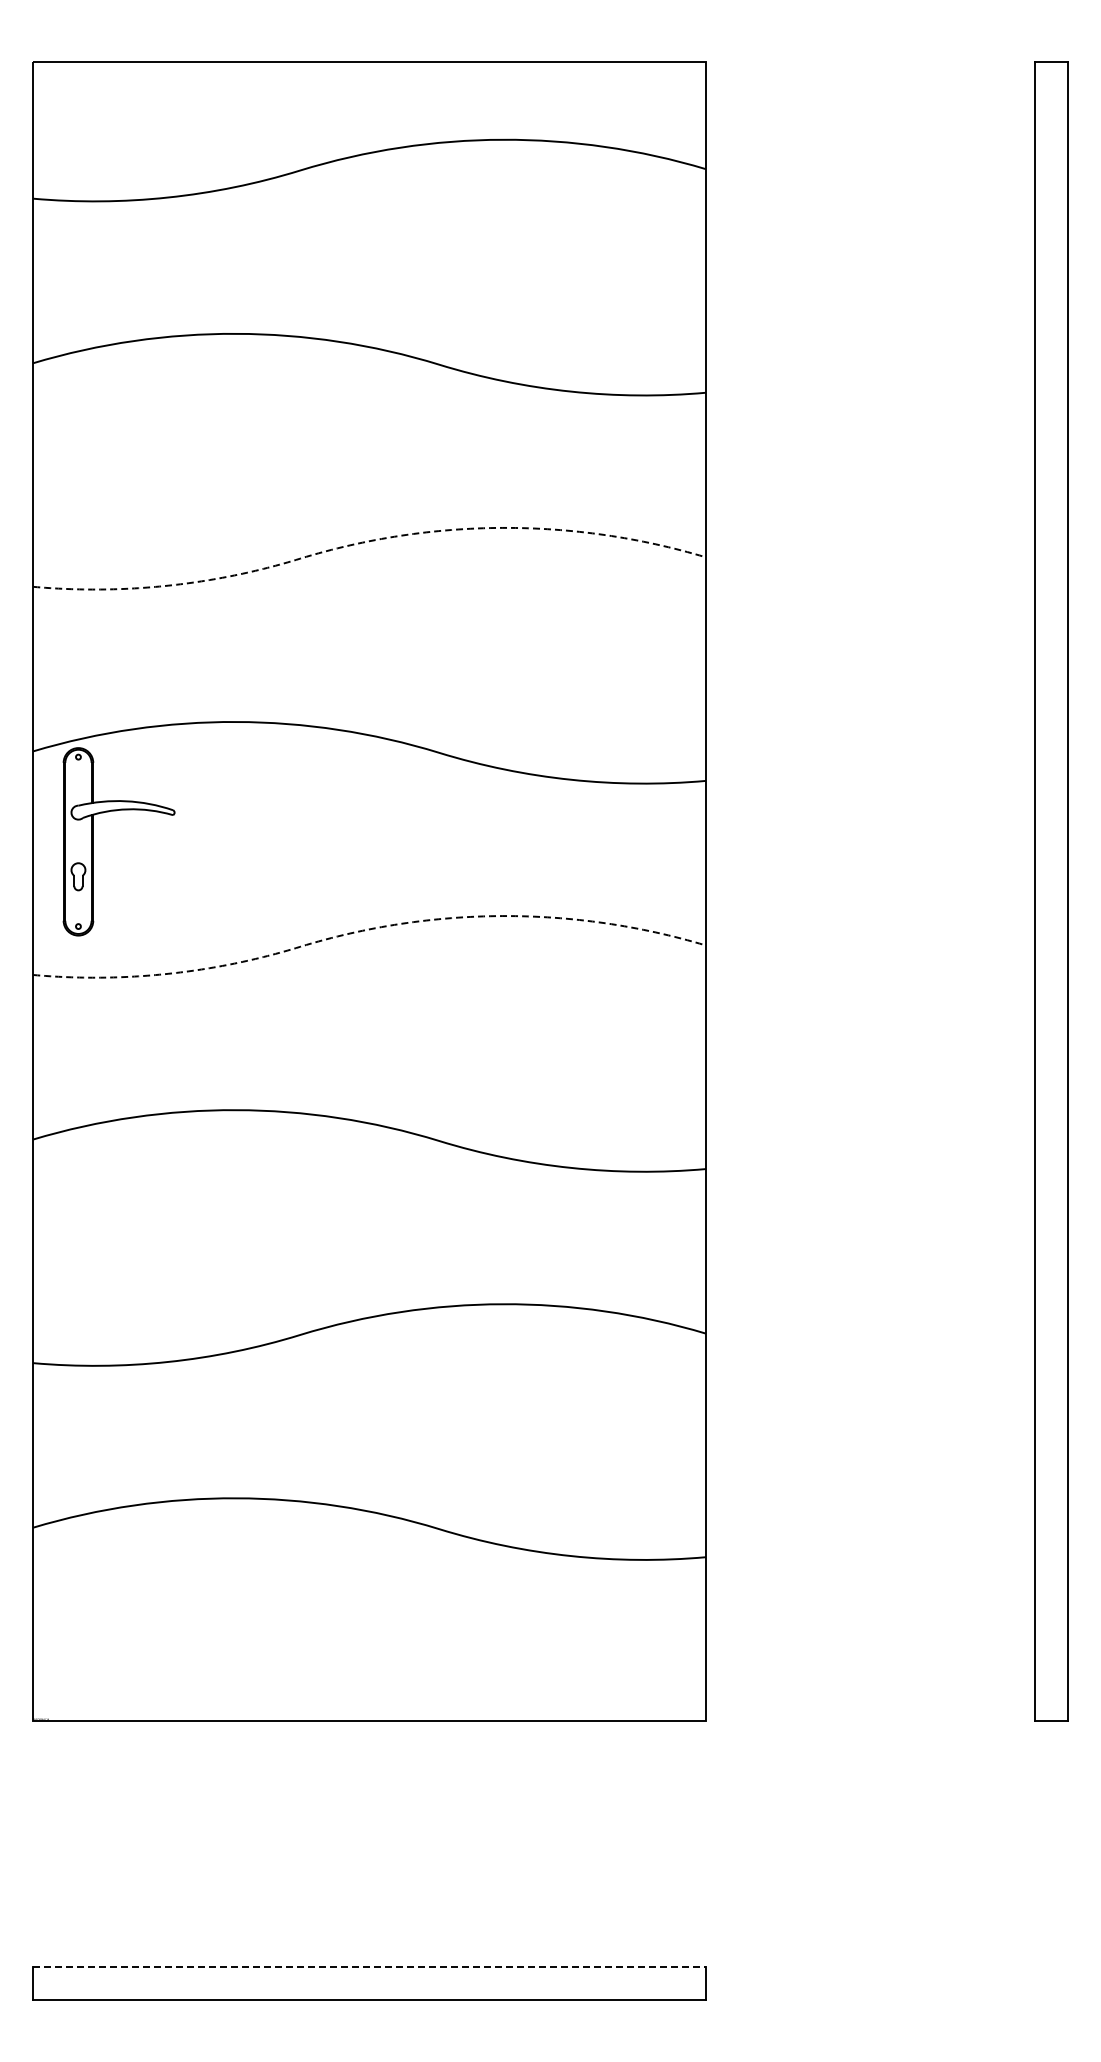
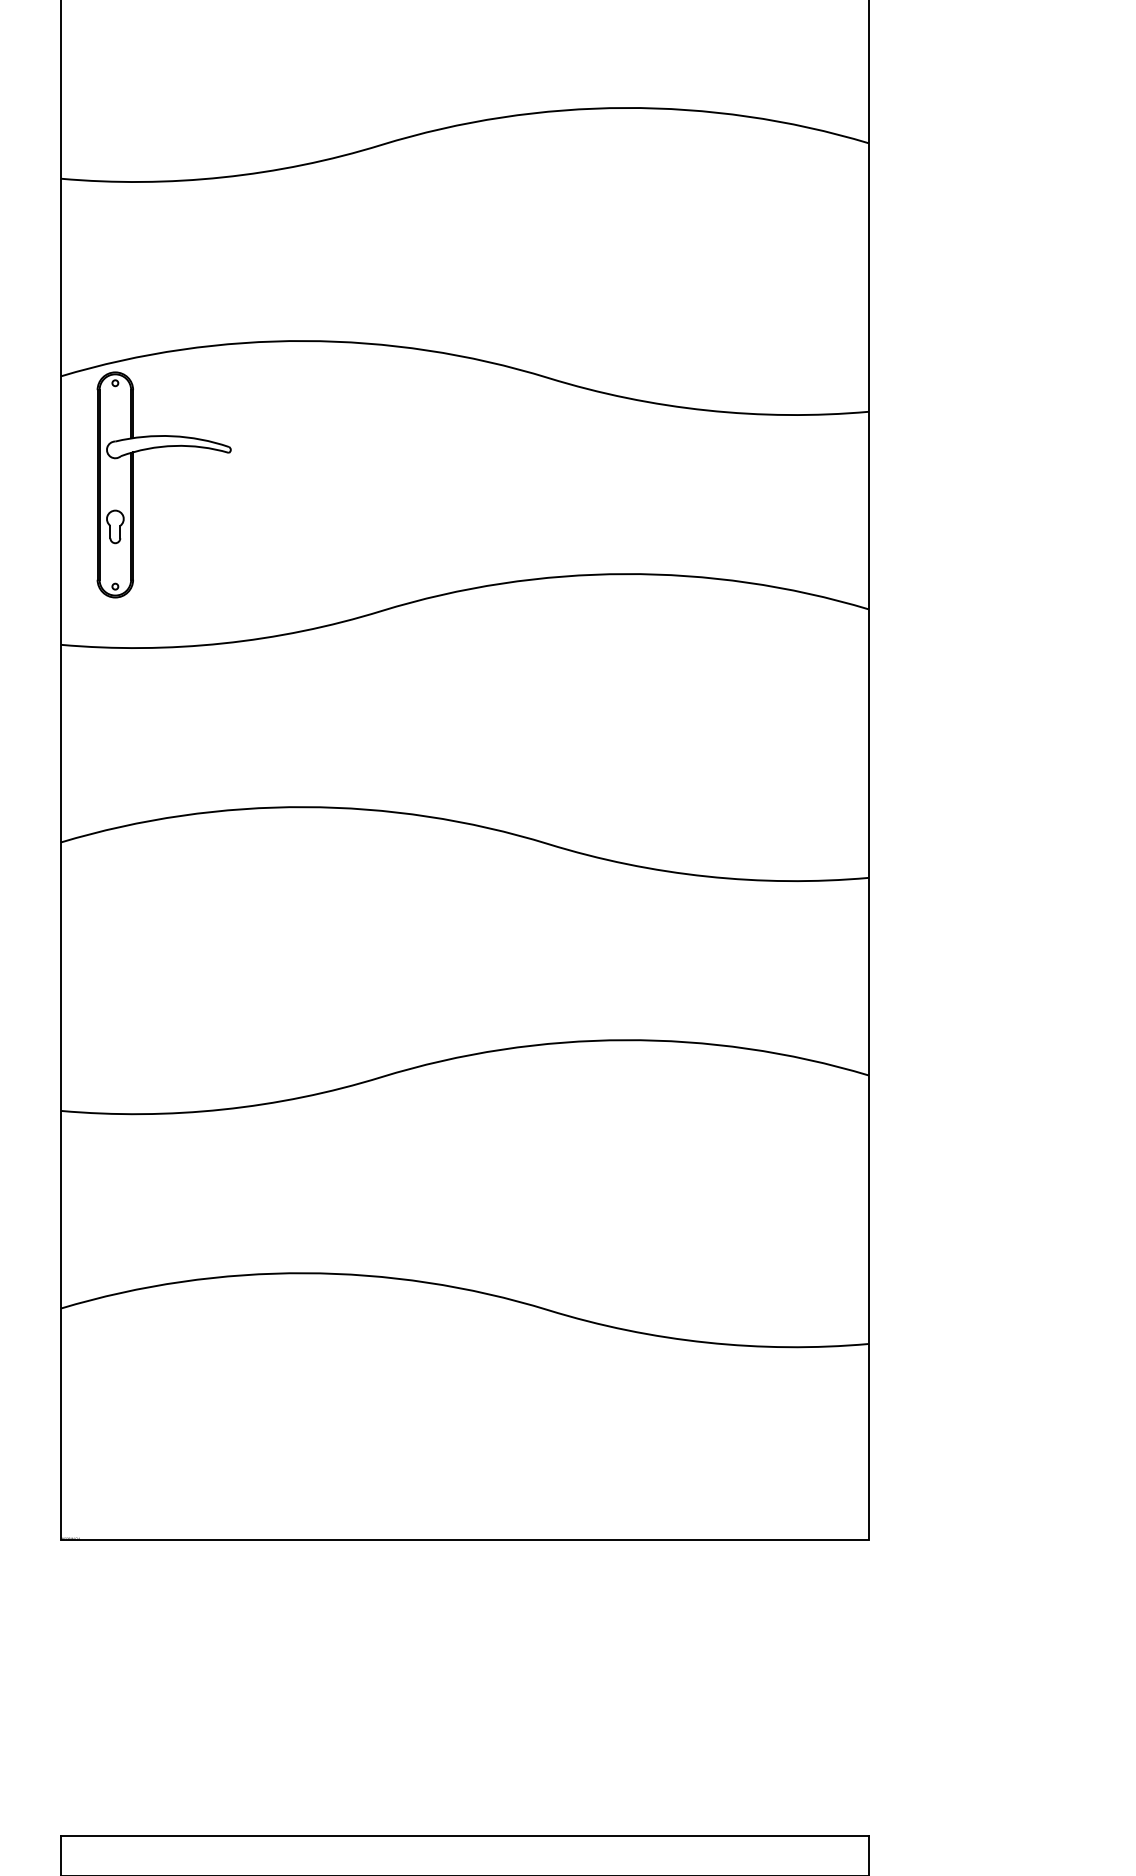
line: (367, 541) -> (462, 124), dashed -> solid
line: (367, 929) -> (462, 590), dashed -> solid
line: (370, 1967) -> (466, 1836), dashed -> solid

